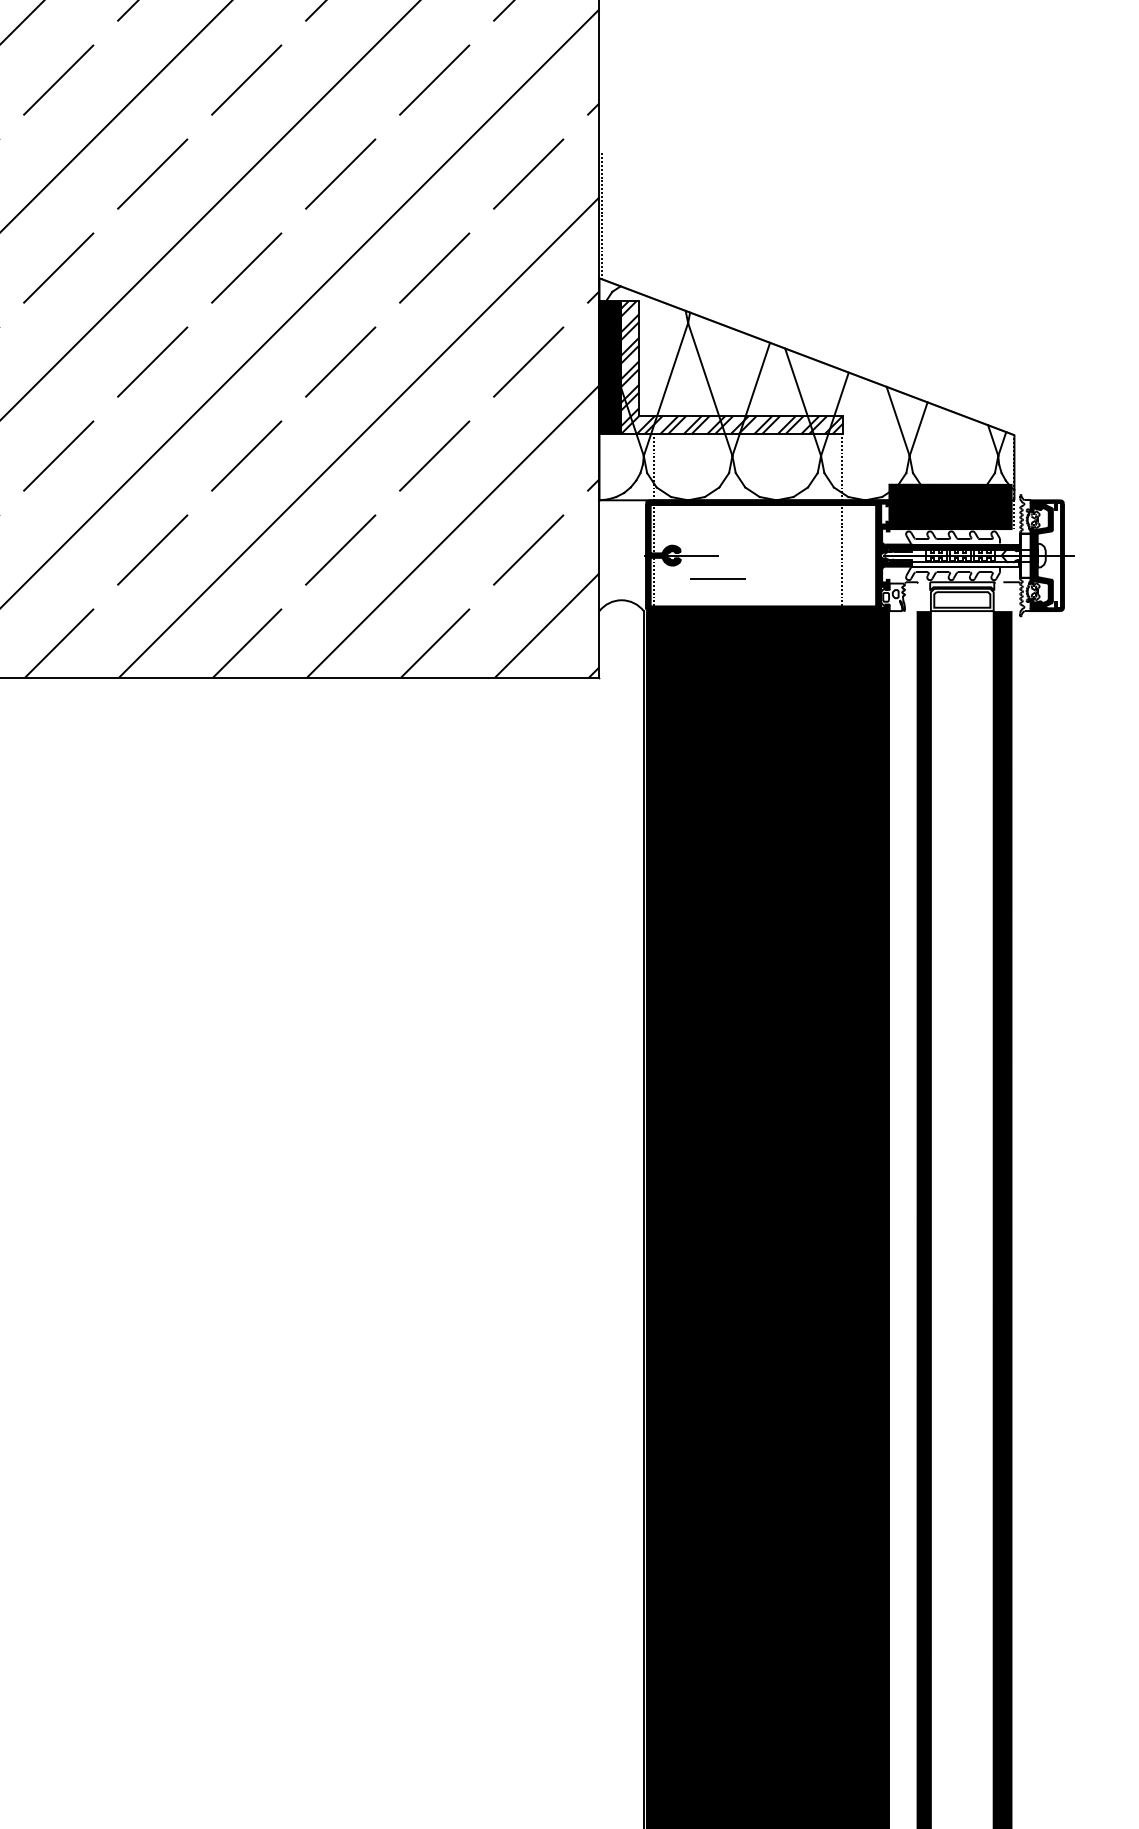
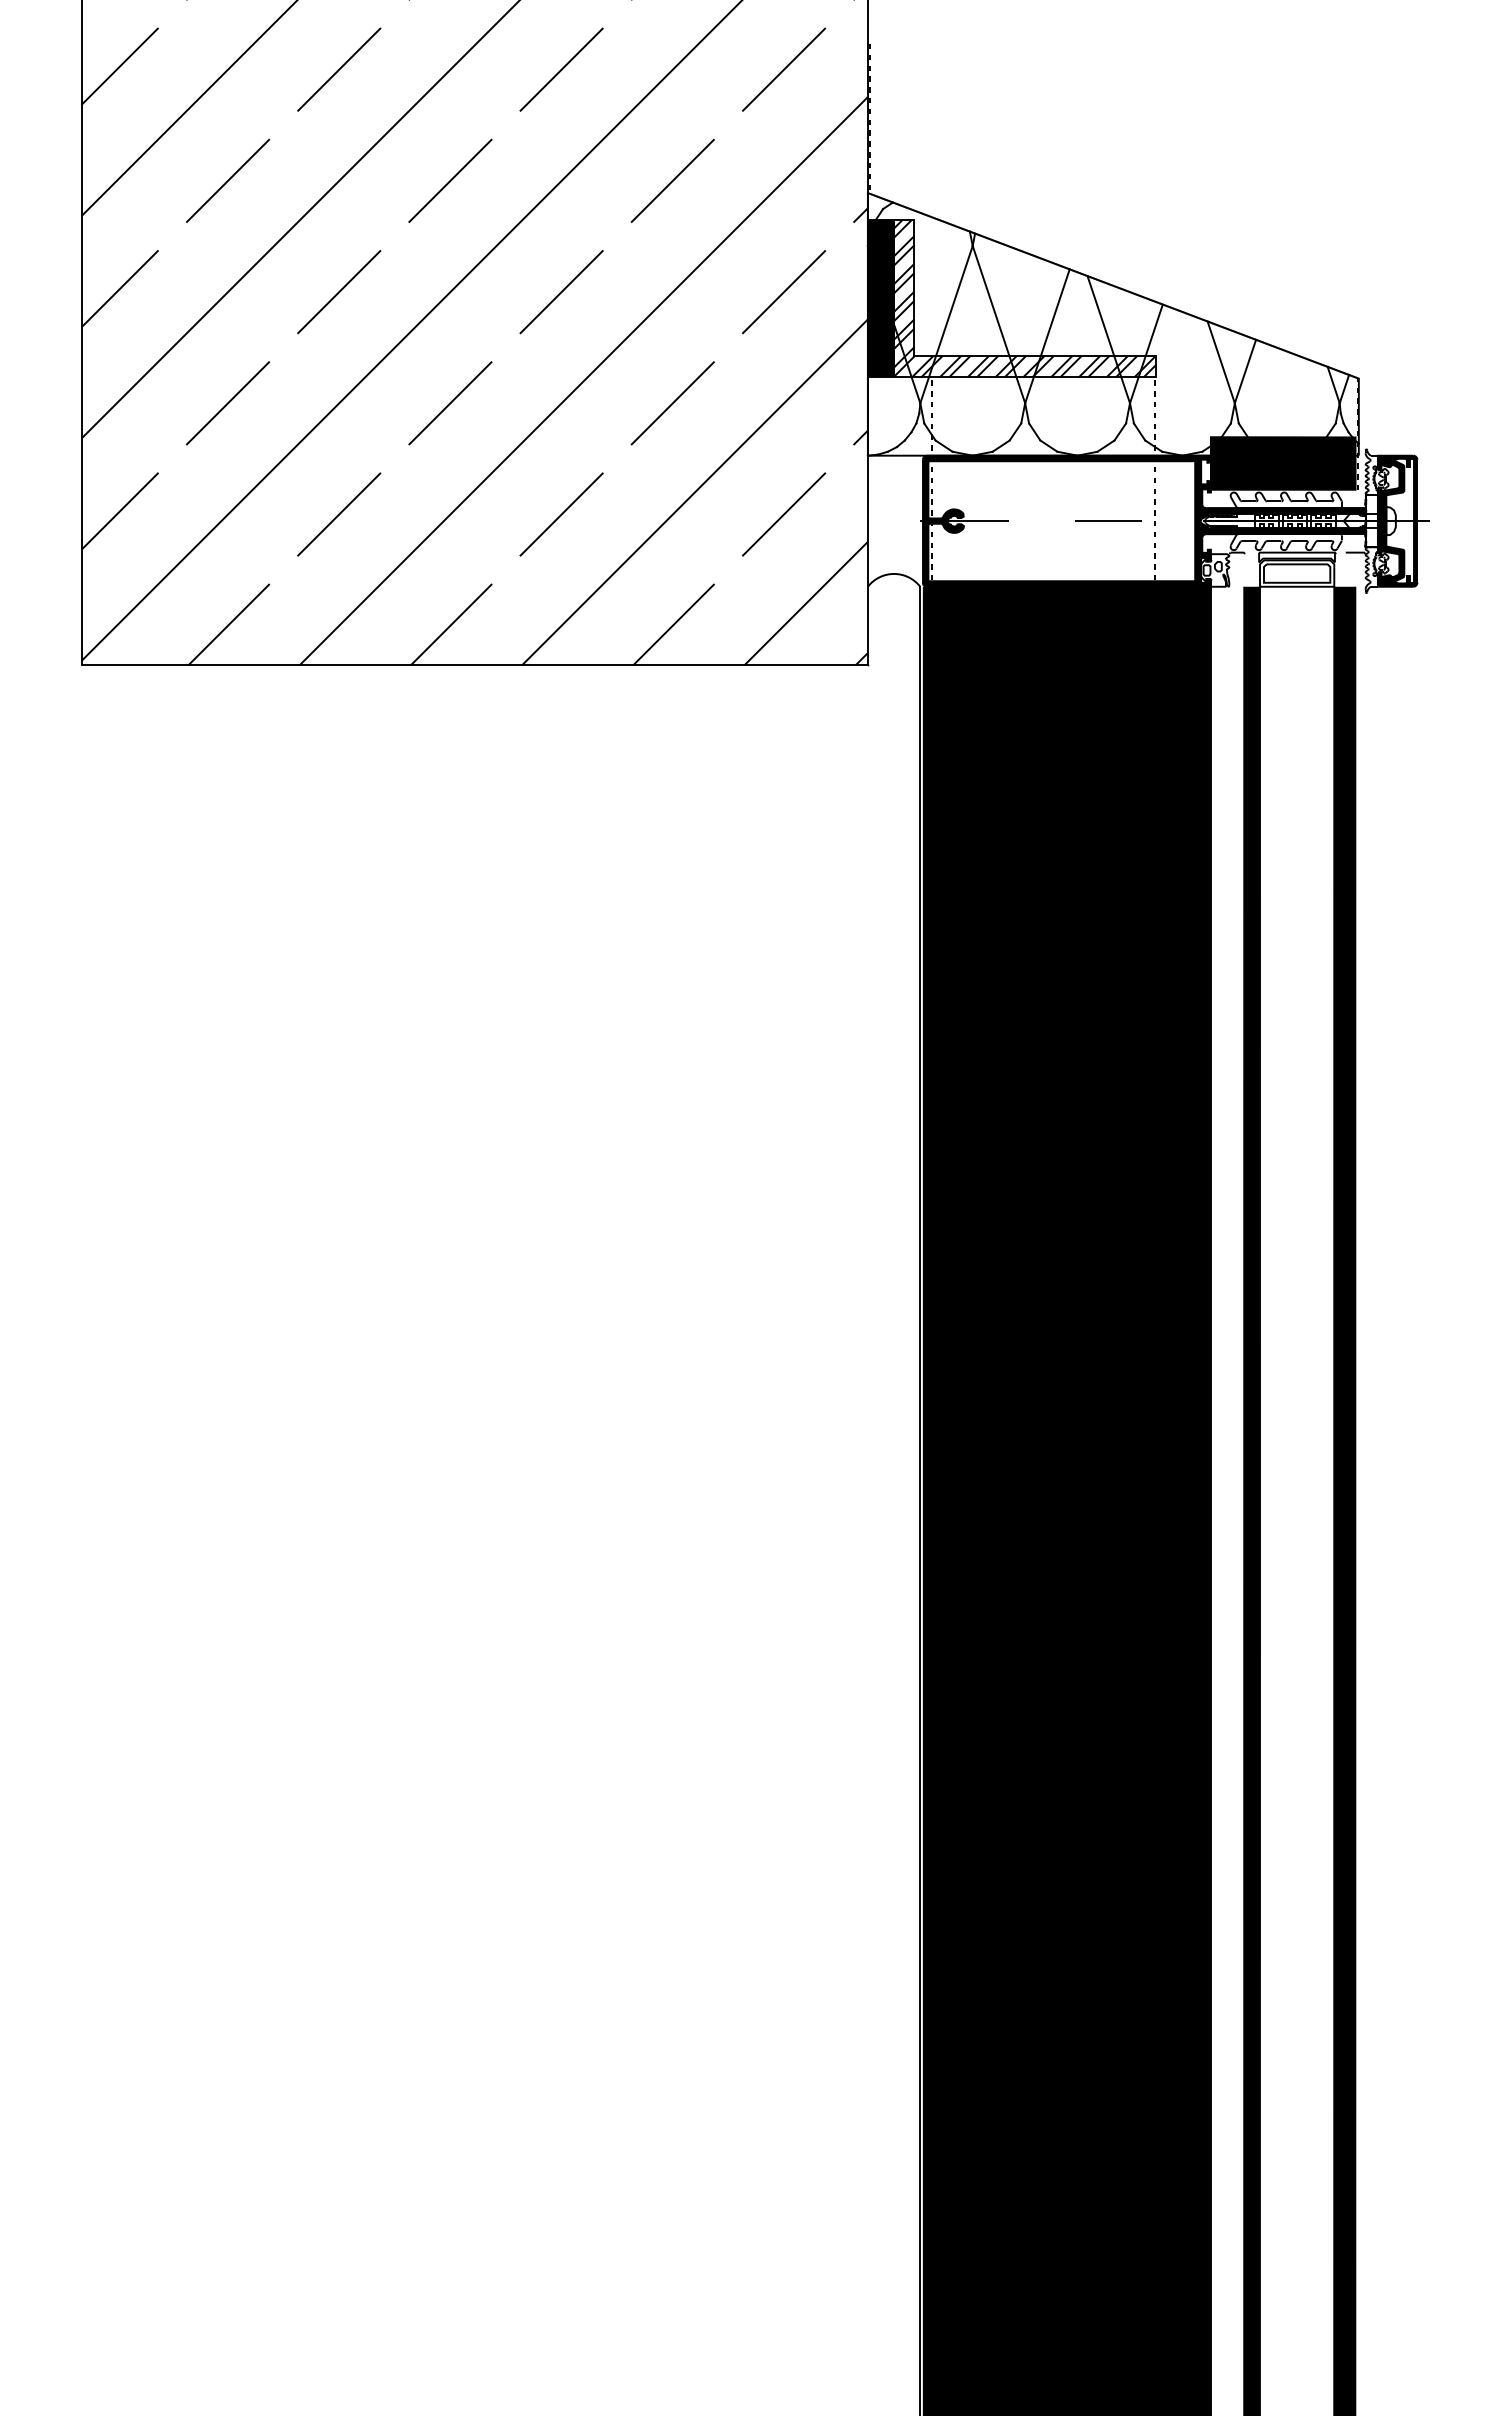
fill: (965, 564) -> (1300, 531), added
line: (717, 578) -> (1108, 520), moved

